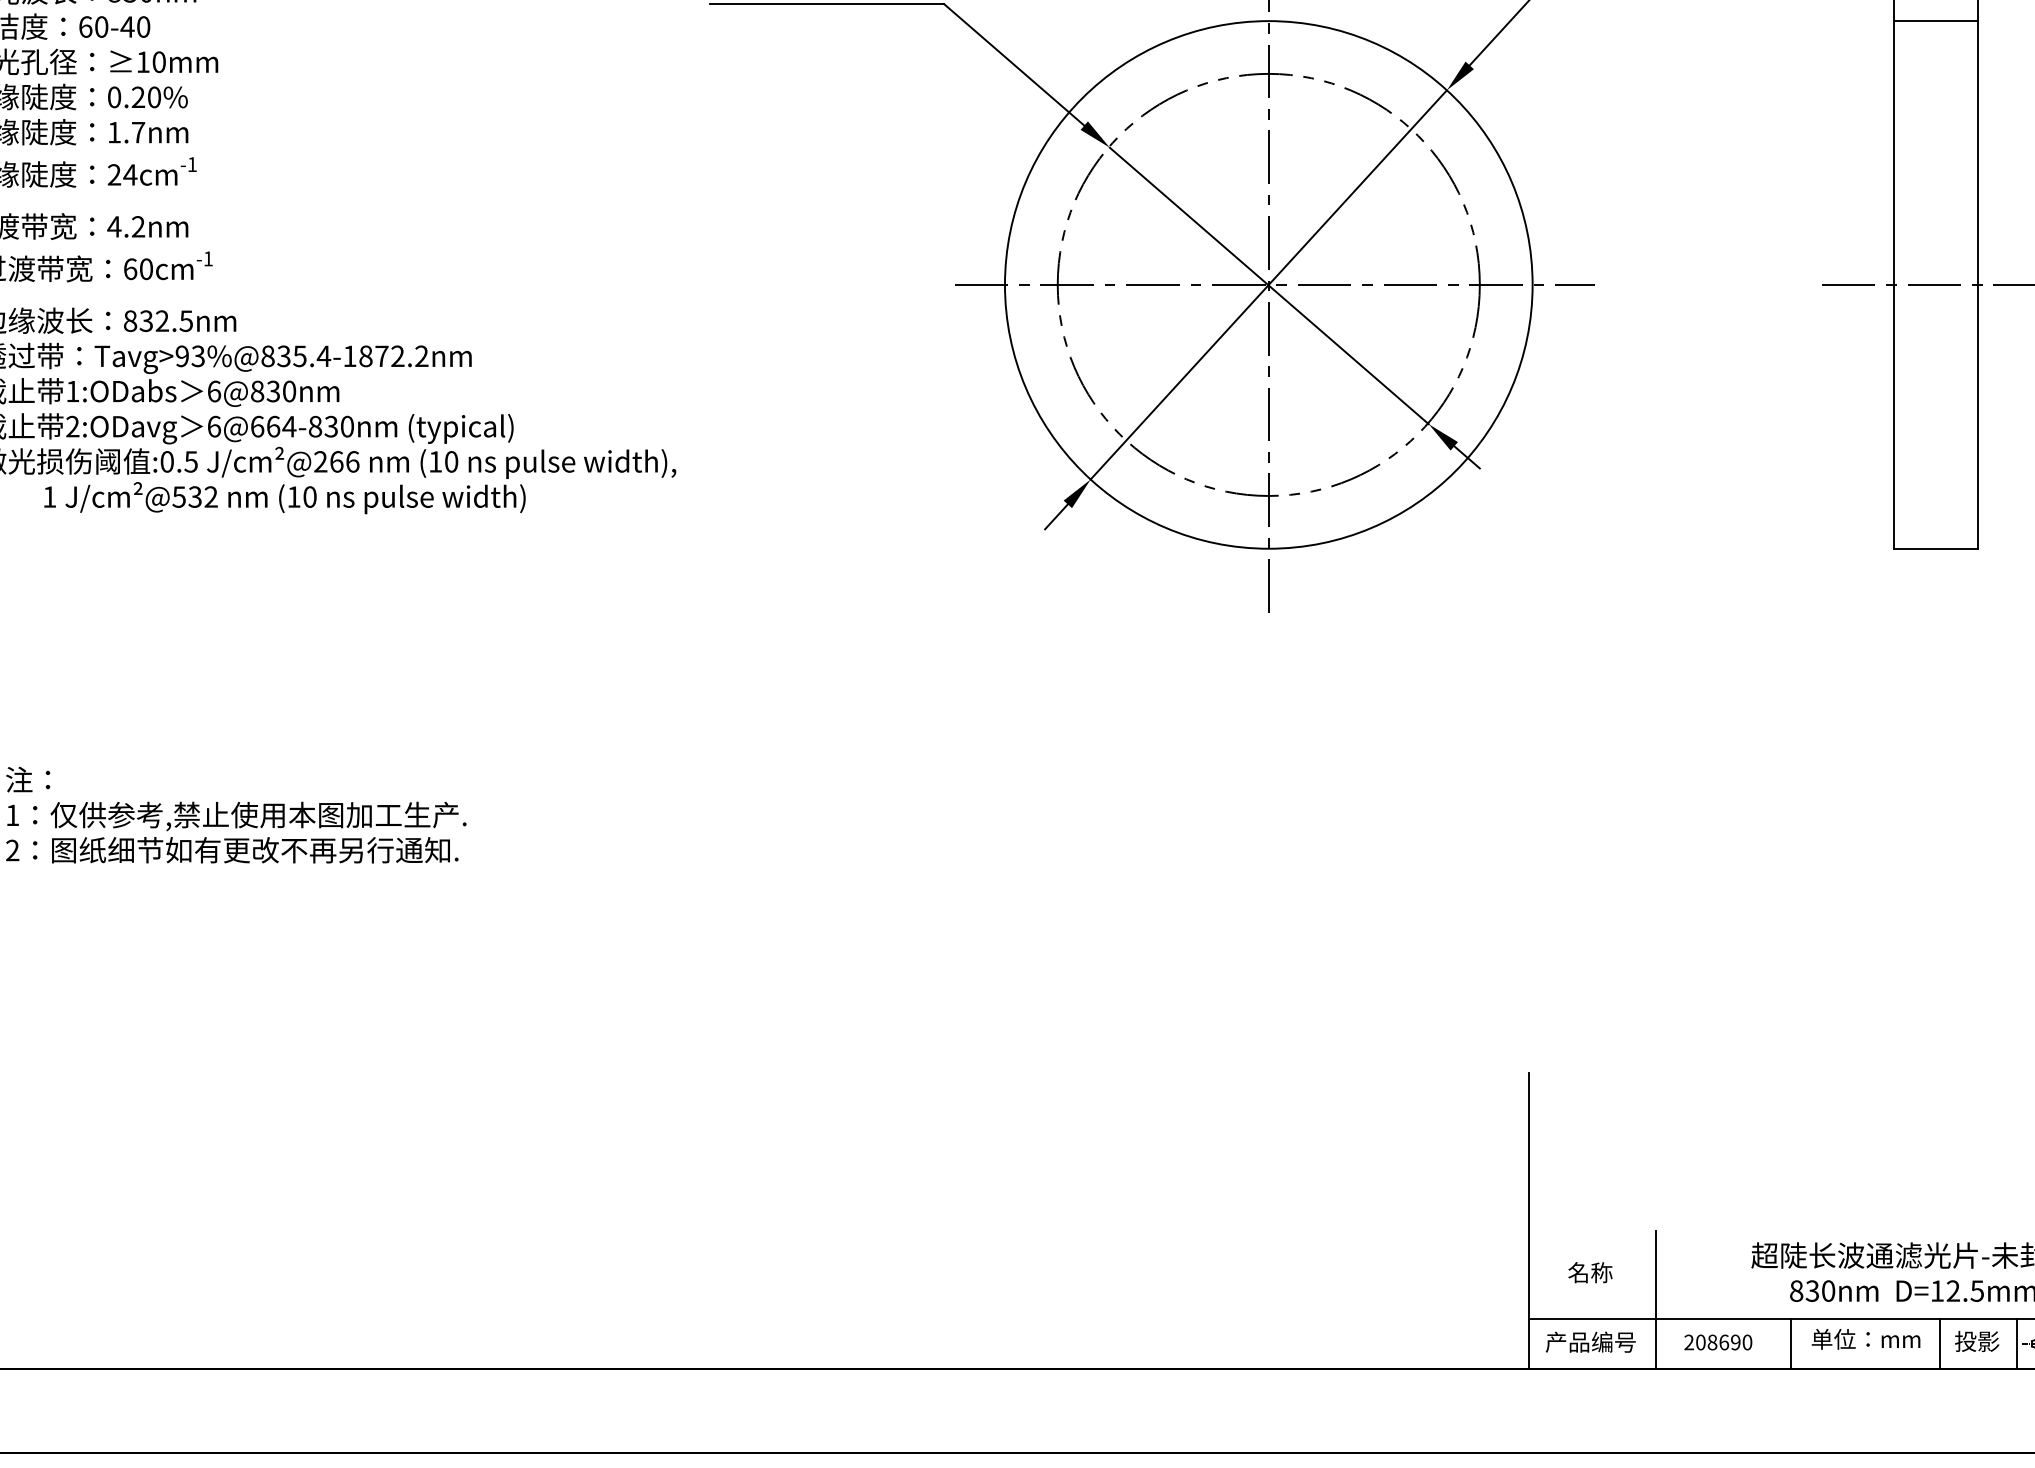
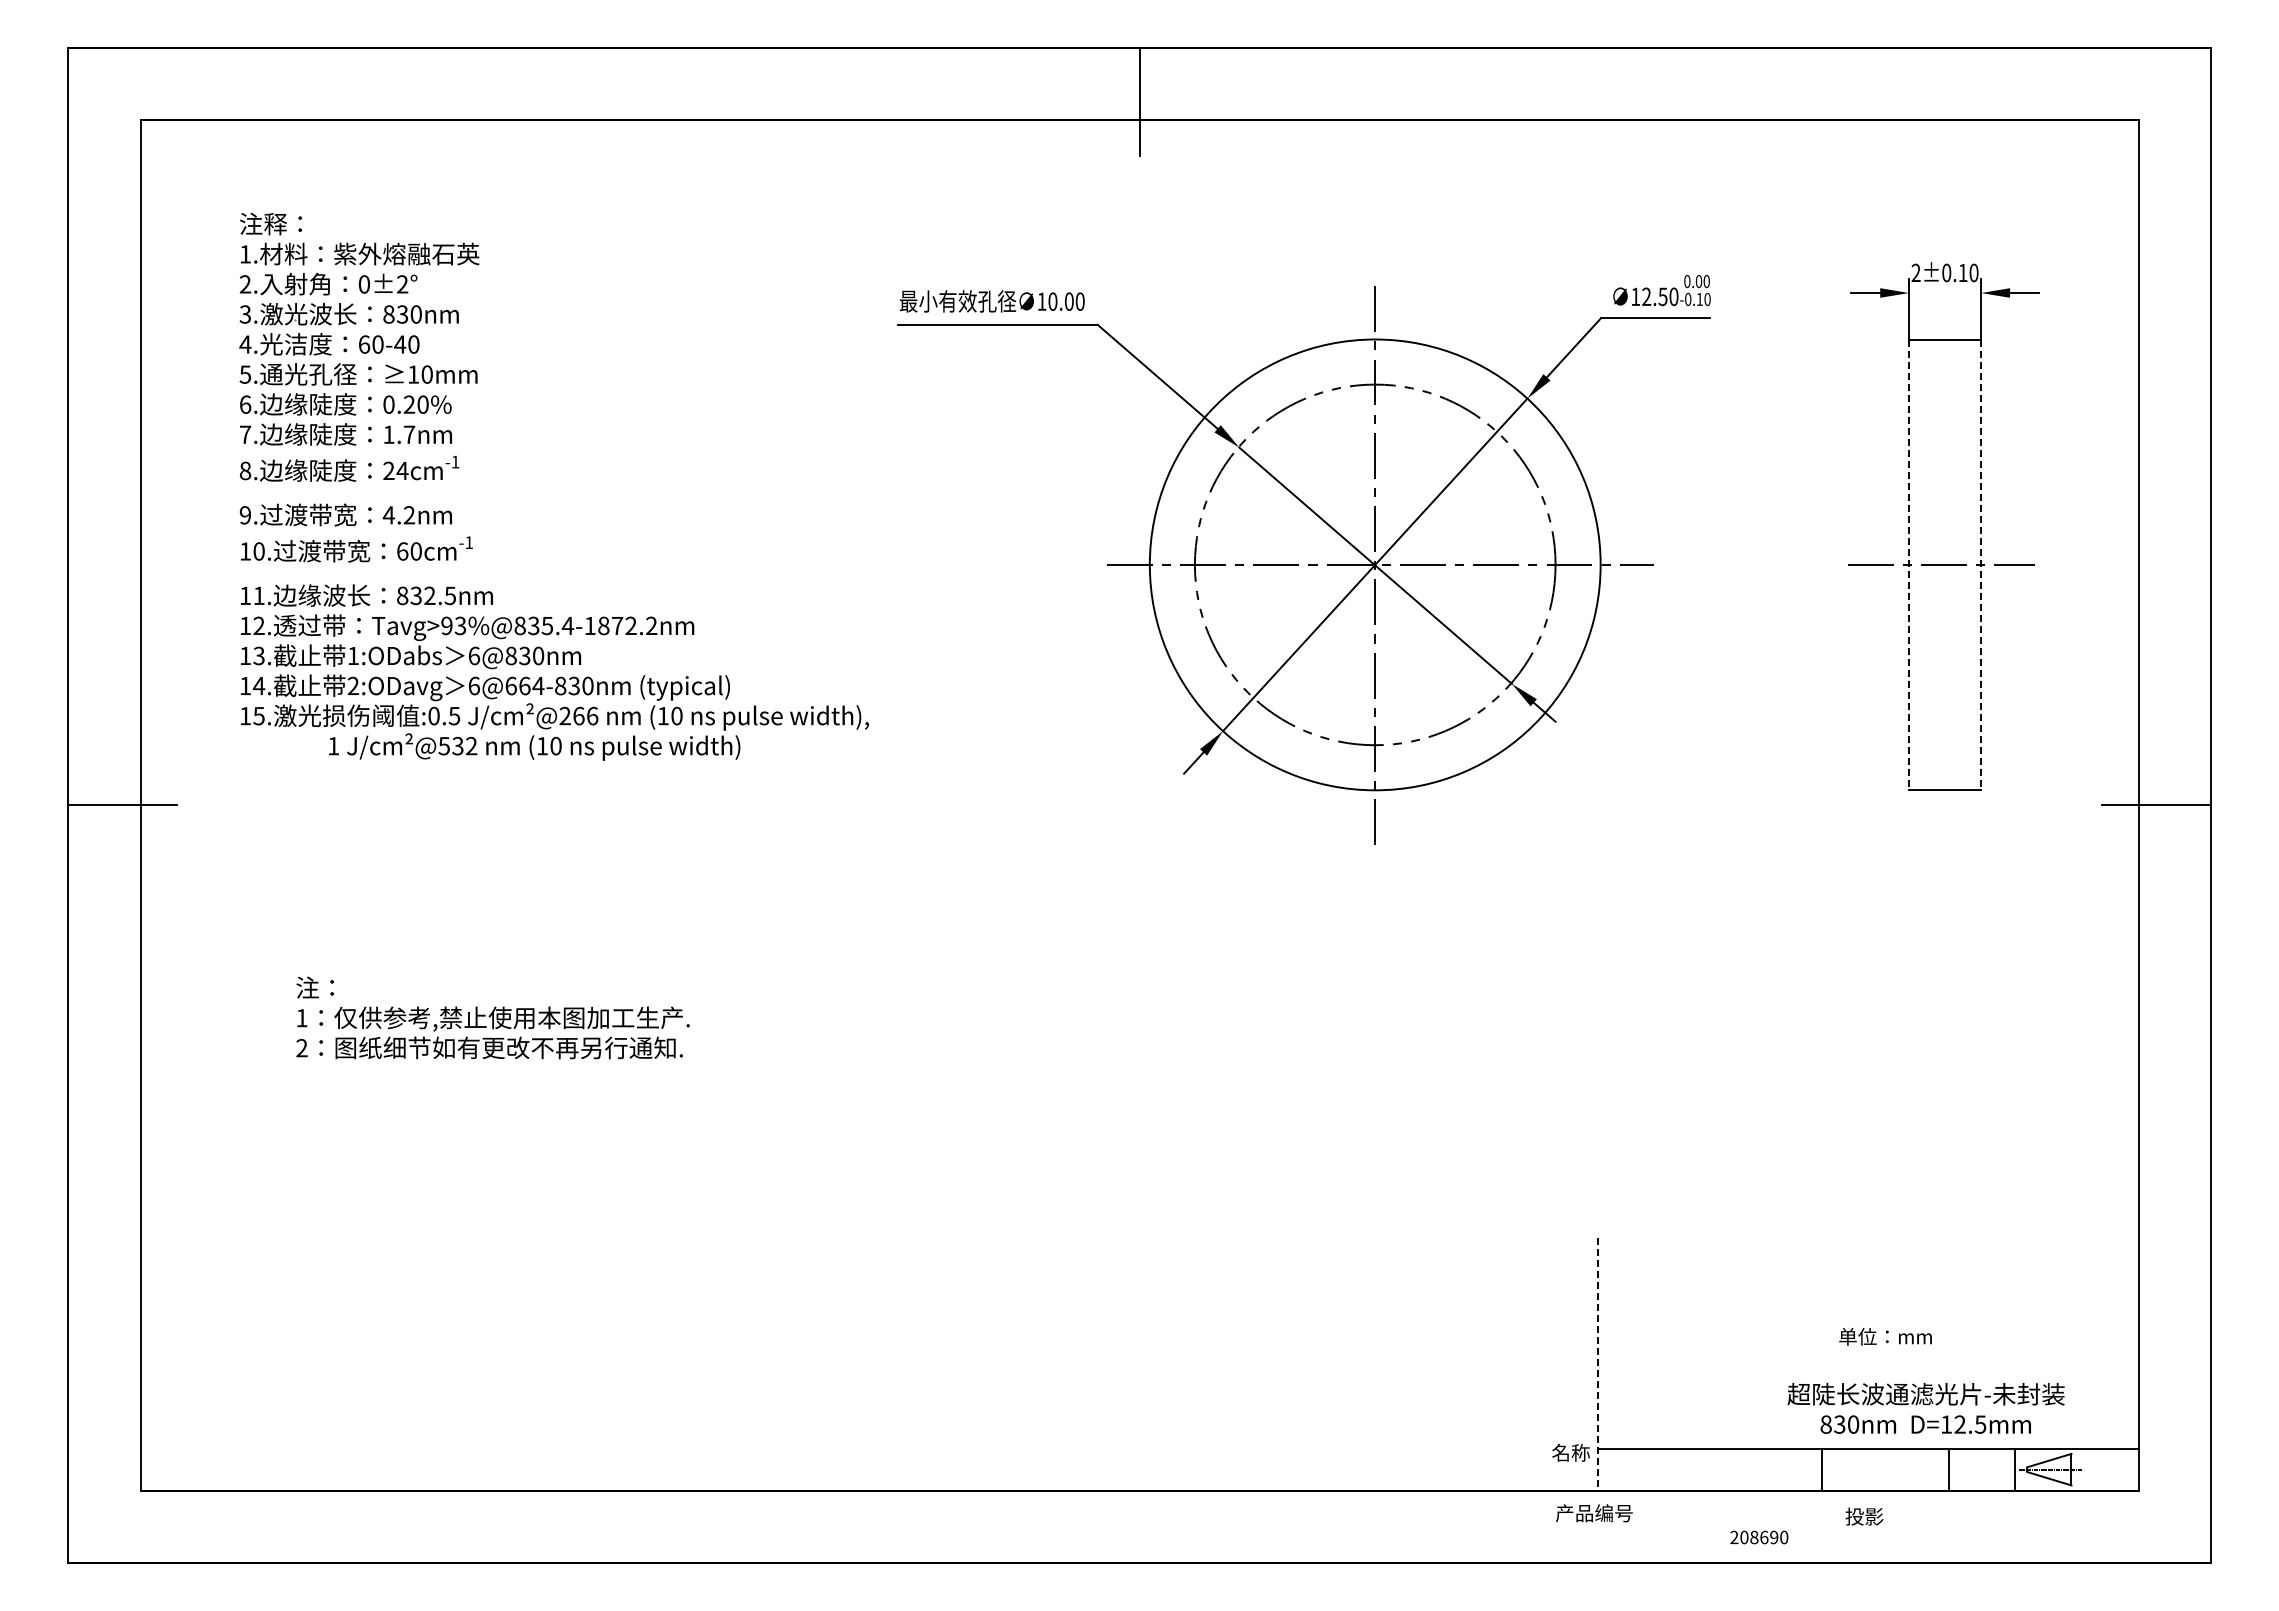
line: (1894, 285) -> (1909, 565), solid -> dashed
line: (1978, 285) -> (1981, 565), solid -> dashed
line: (1528, 1221) -> (1597, 1365), solid -> dashed
text: (1589, 1272) -> (1570, 1452), moved
line: (1656, 1299) -> (1706, 1431), removed
text: (1866, 1338) -> (1885, 1336), moved
text: (1977, 1341) -> (1864, 1516), moved
text: (1590, 1342) -> (1594, 1513), moved
text: (1718, 1342) -> (1759, 1537), moved

